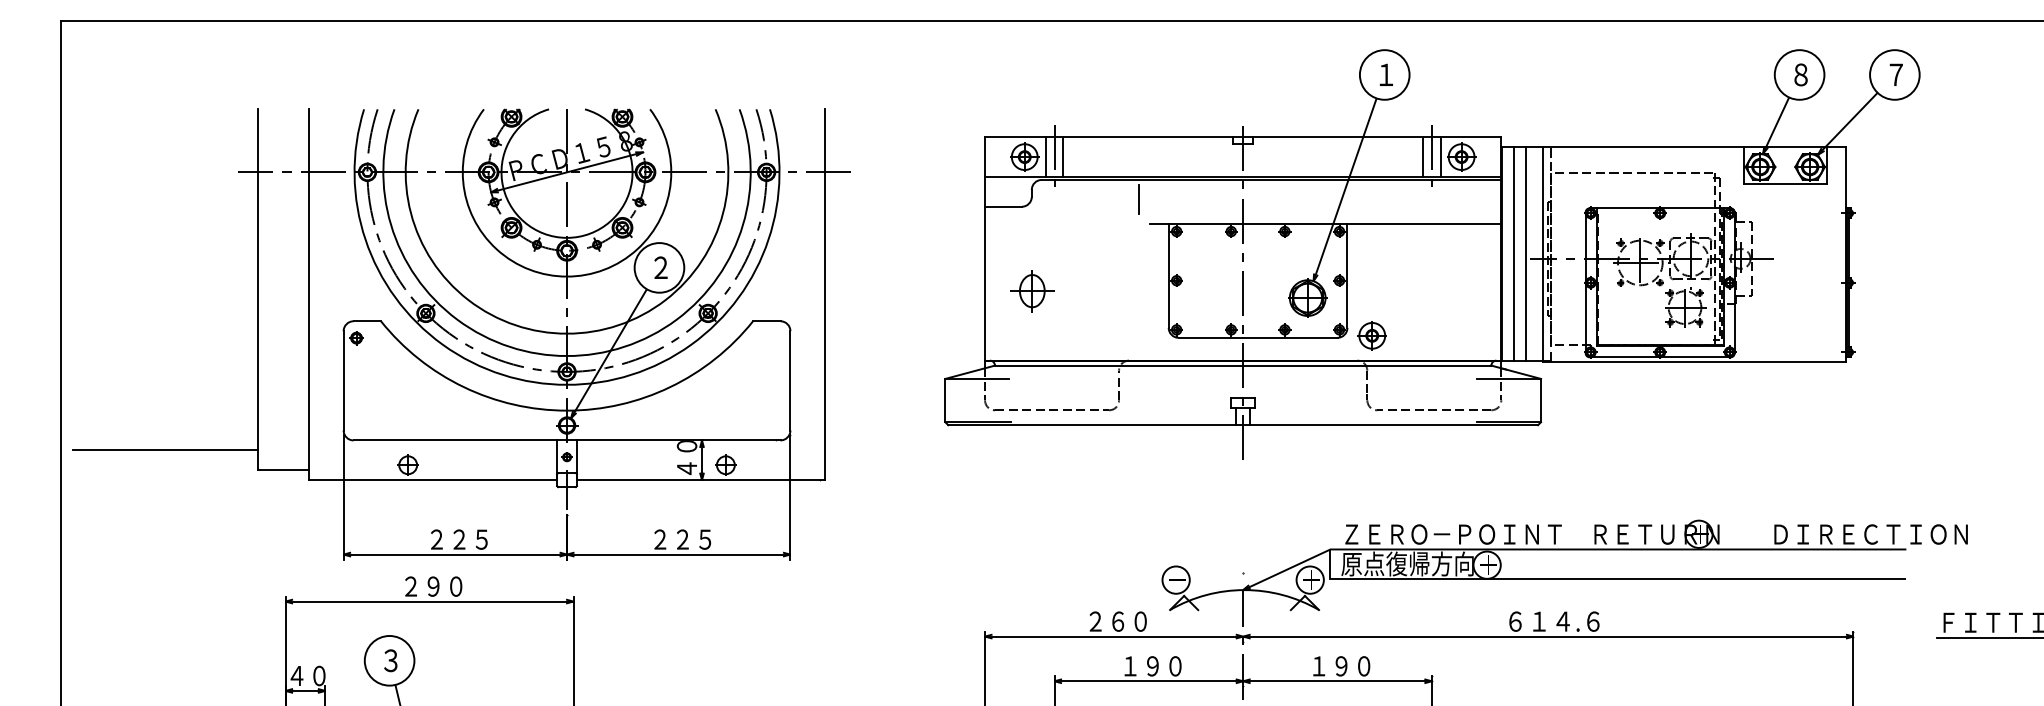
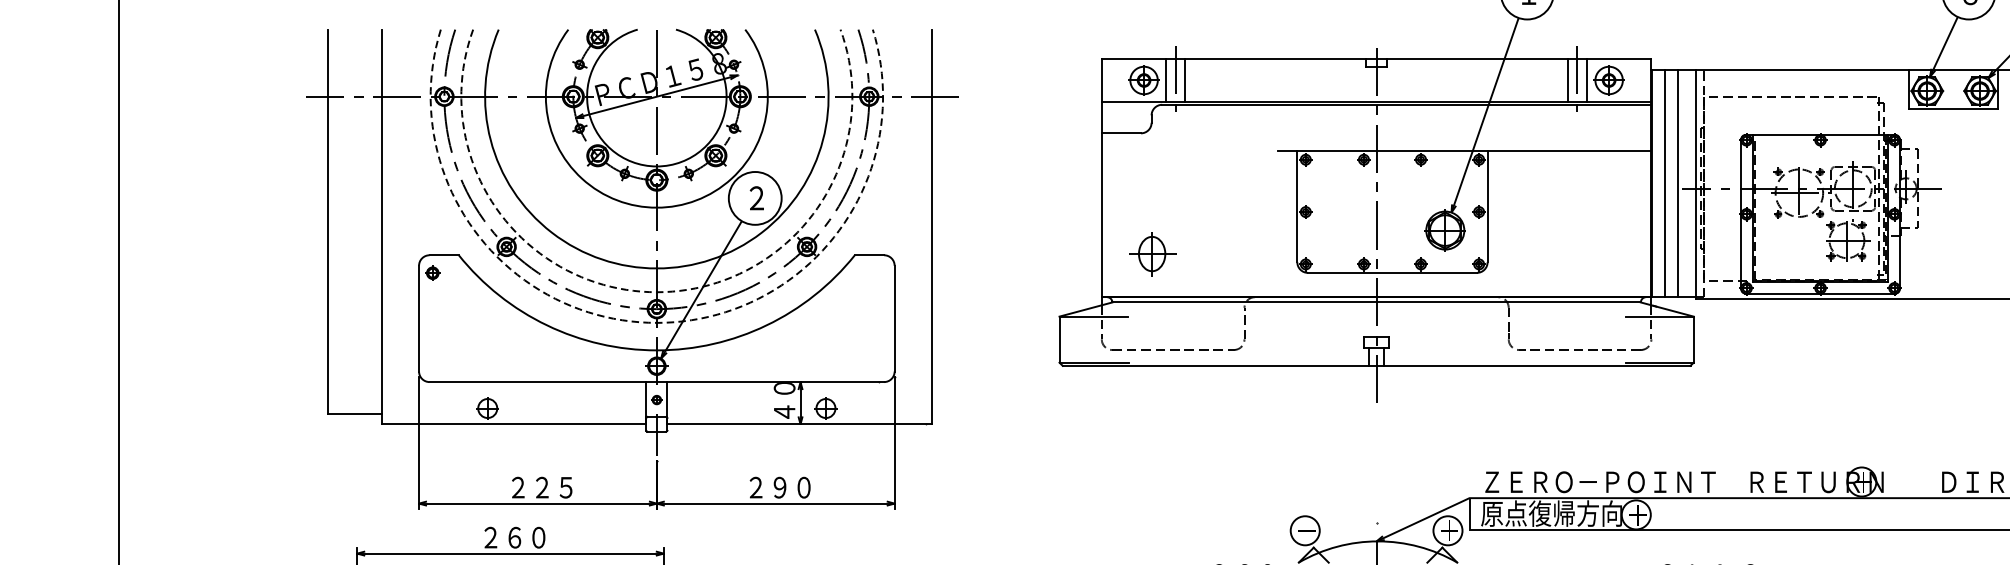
line: (1139, 199) -> (1266, 125), removed
part: (1032, 291) -> (1152, 254), moved
part: (1371, 335) -> (1513, 270), removed
arc: (567, 356) -> (657, 292), solid -> dashed
arc: (567, 384) -> (657, 322), solid -> dashed
line: (164, 450) -> (228, 392), removed
text: (694, 539) -> (792, 487), ２２５ -> ２９０
text: (433, 586) -> (514, 537), ２９０ -> ２６０

